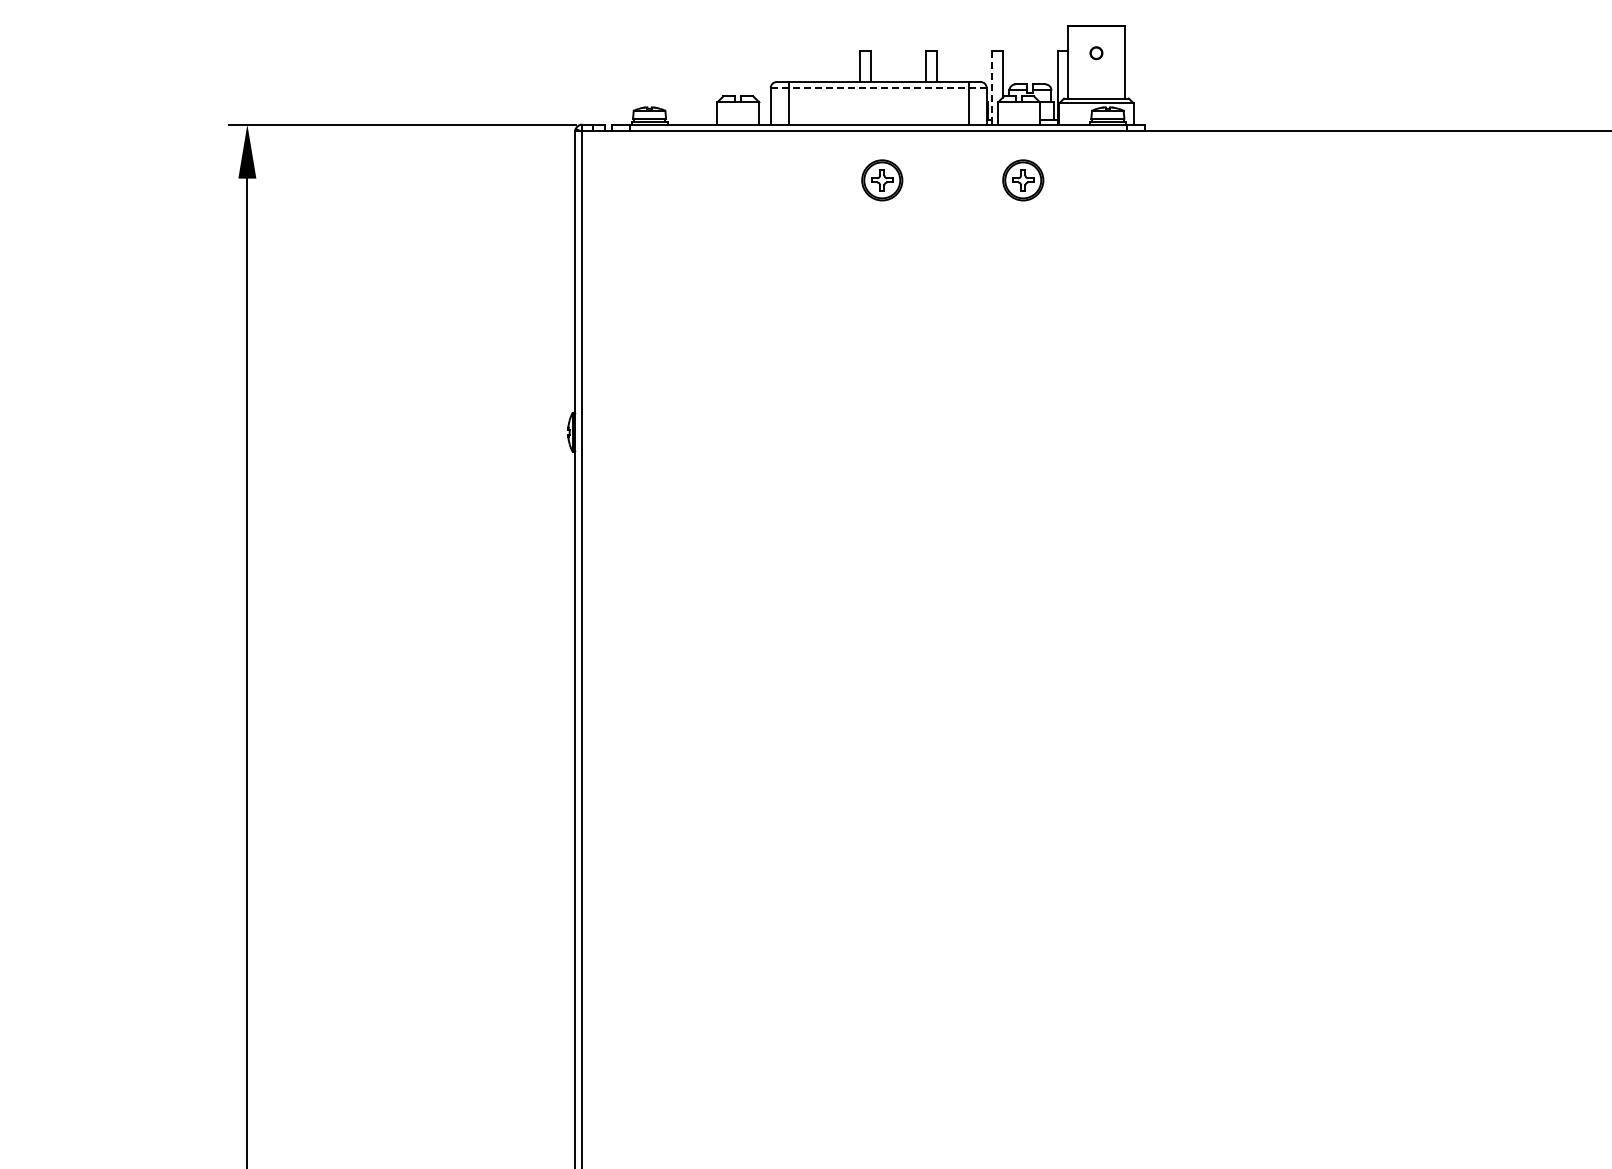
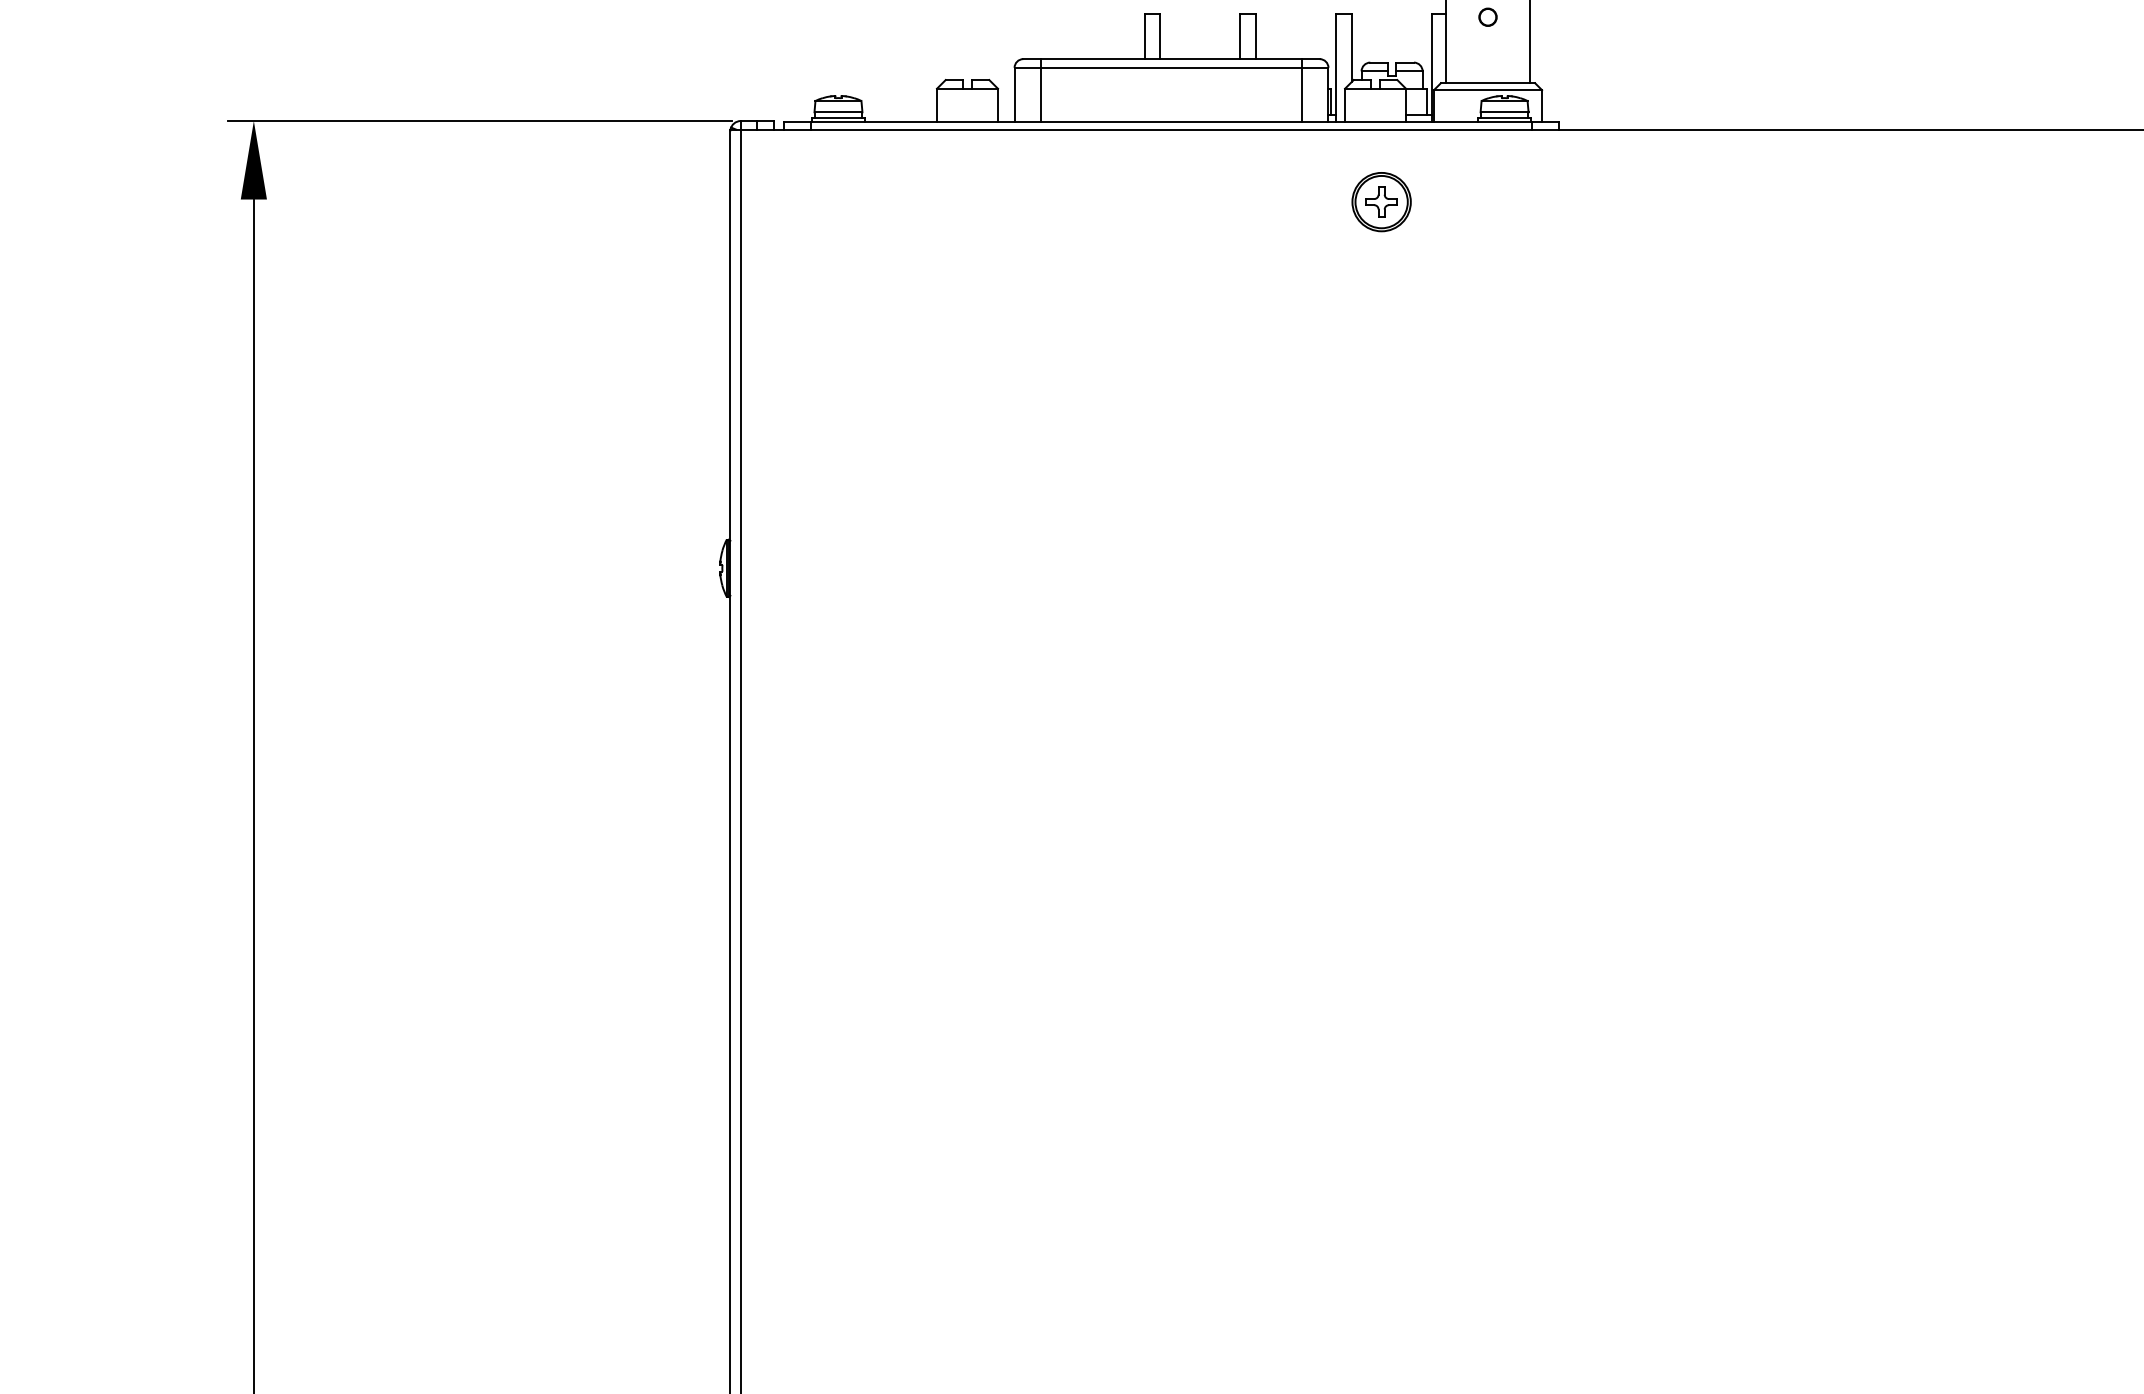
line: (878, 88) -> (1171, 68), dashed -> solid
line: (992, 88) -> (1336, 68), dashed -> solid
part: (882, 180) -> (1177, 202), removed

